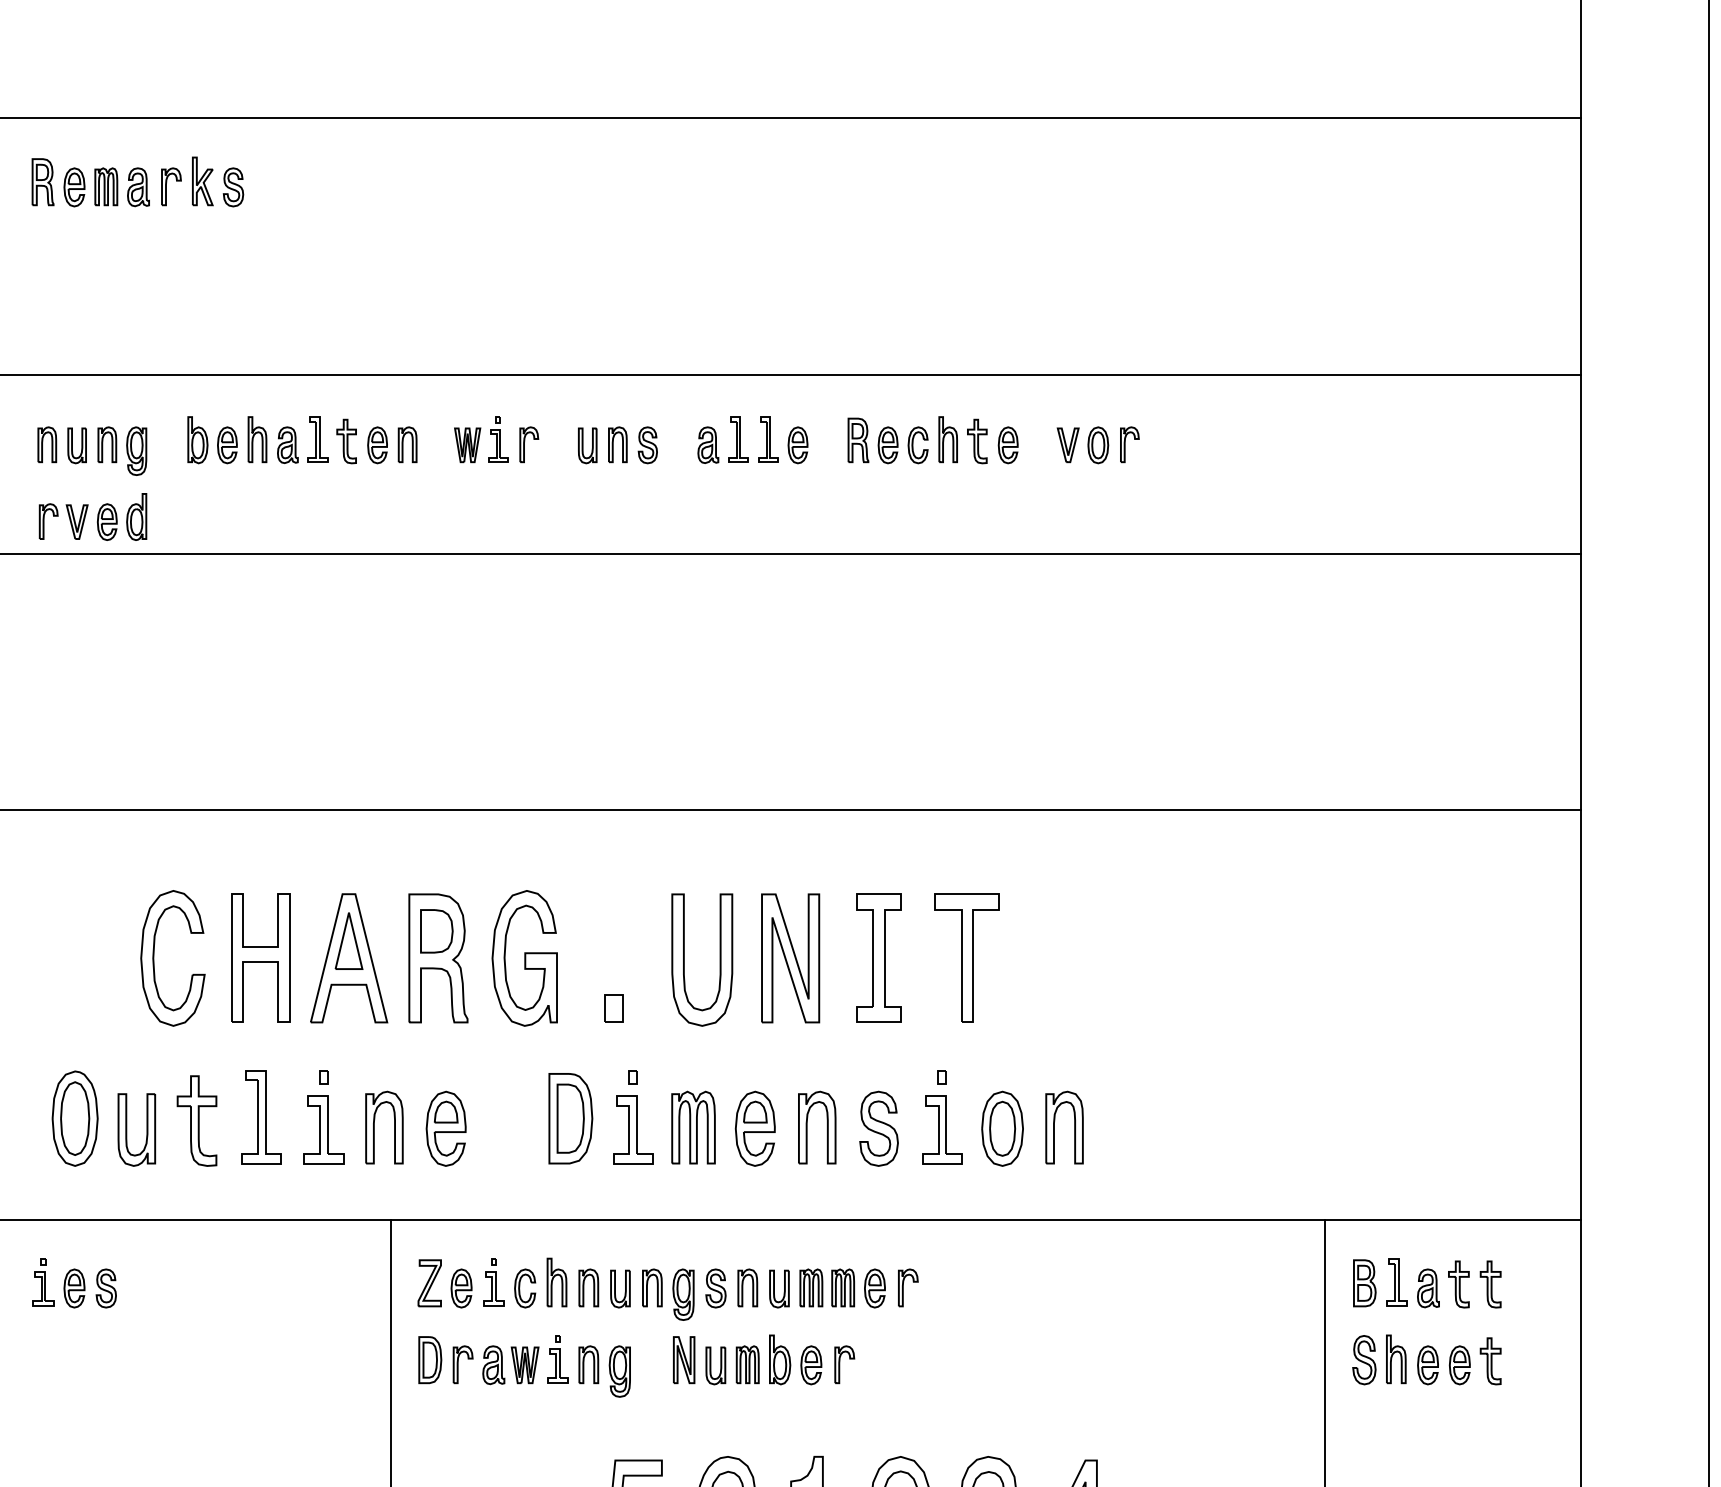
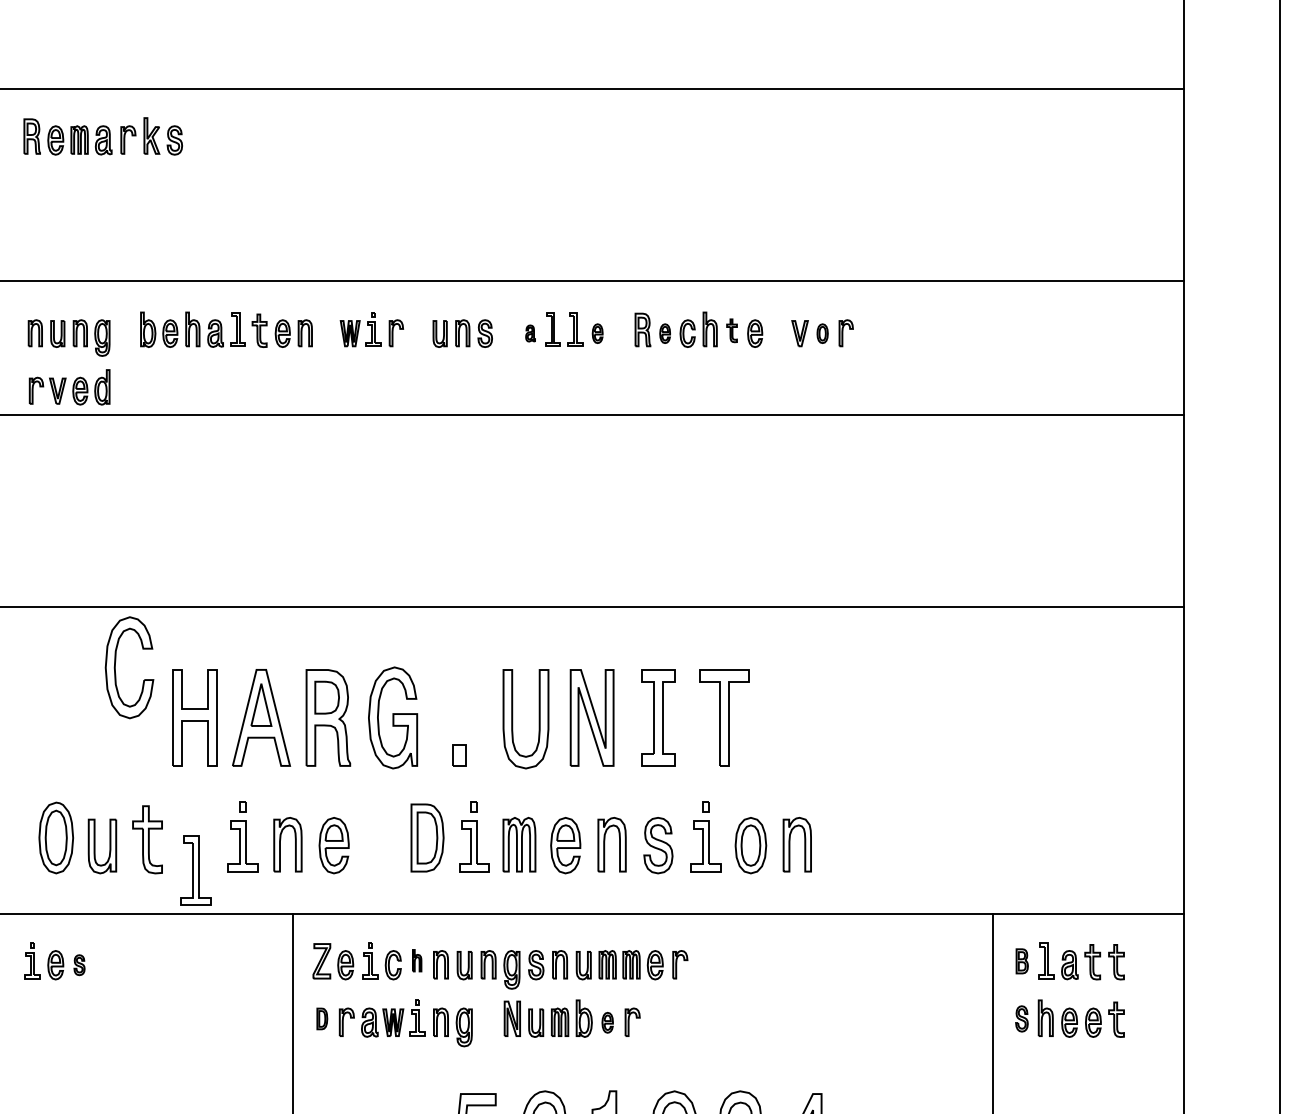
part: (977, 441) -> (732, 330), size x0.7
part: (708, 444) -> (530, 333), size x0.6
part: (797, 445) -> (597, 333), size x0.7
part: (887, 445) -> (664, 333), size x0.7
part: (1098, 445) -> (822, 333), size x0.7
part: (154, 958) -> (115, 667), moved
part: (261, 1117) -> (195, 870), moved
part: (556, 1282) -> (416, 960), size x0.6
part: (1364, 1283) -> (1021, 961), size x0.7
part: (105, 1288) -> (79, 965), size x0.7
part: (430, 1360) -> (322, 1019), size x0.6
part: (1364, 1360) -> (1021, 1019), size x0.7
part: (811, 1365) -> (607, 1022), size x0.7

